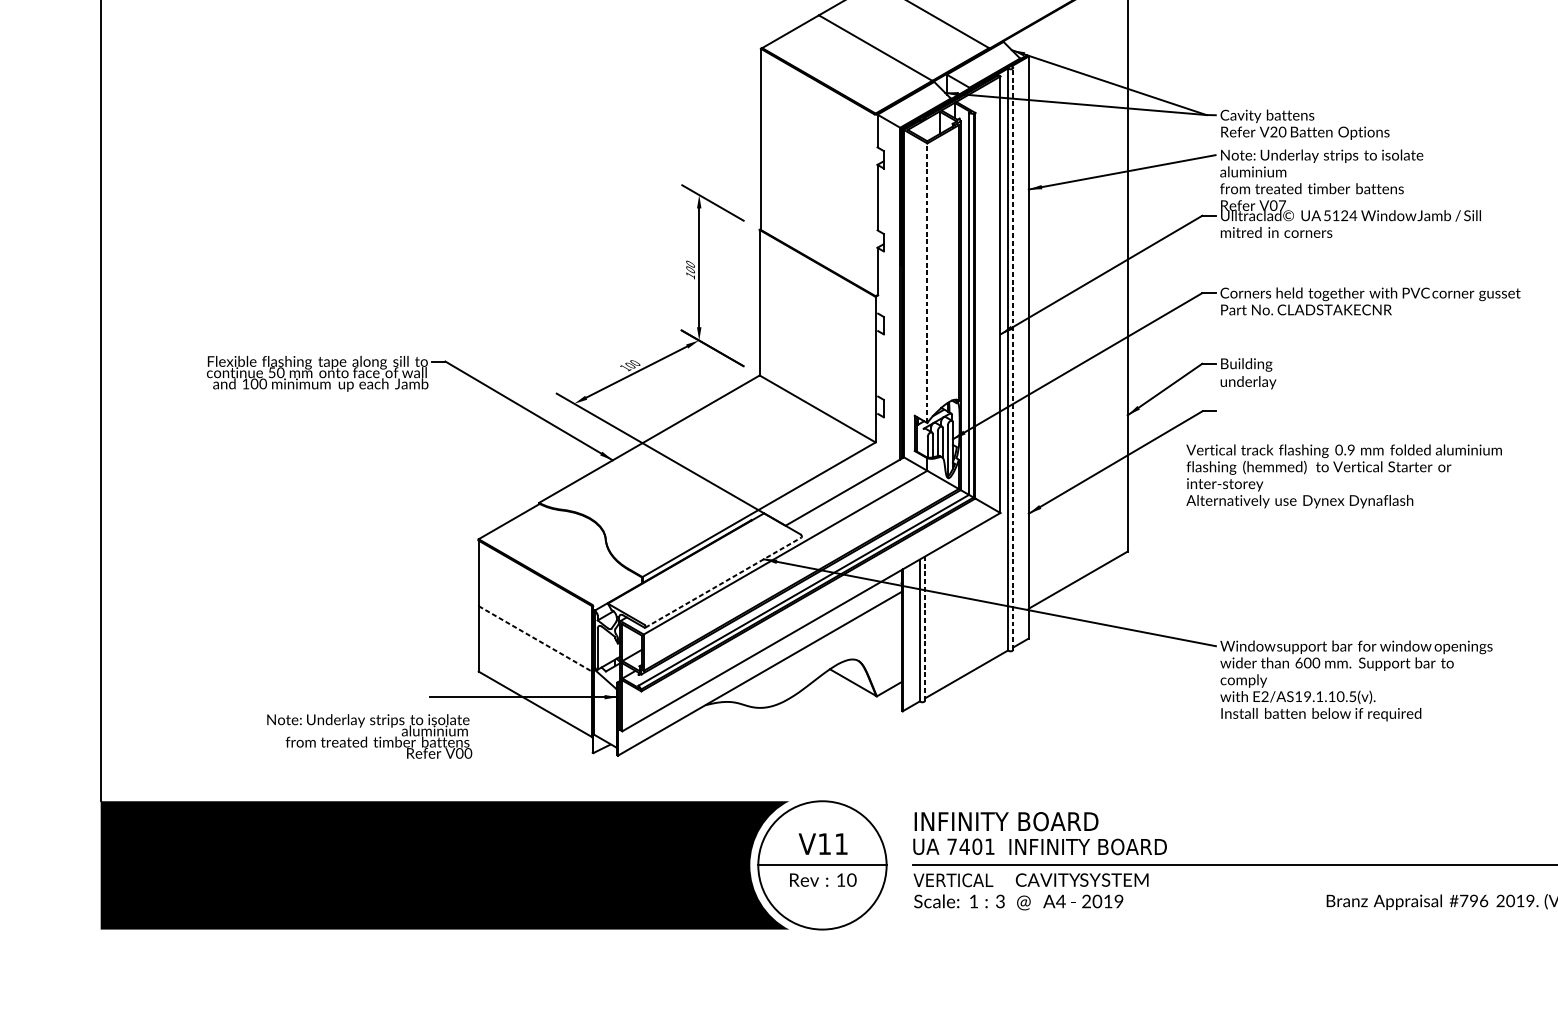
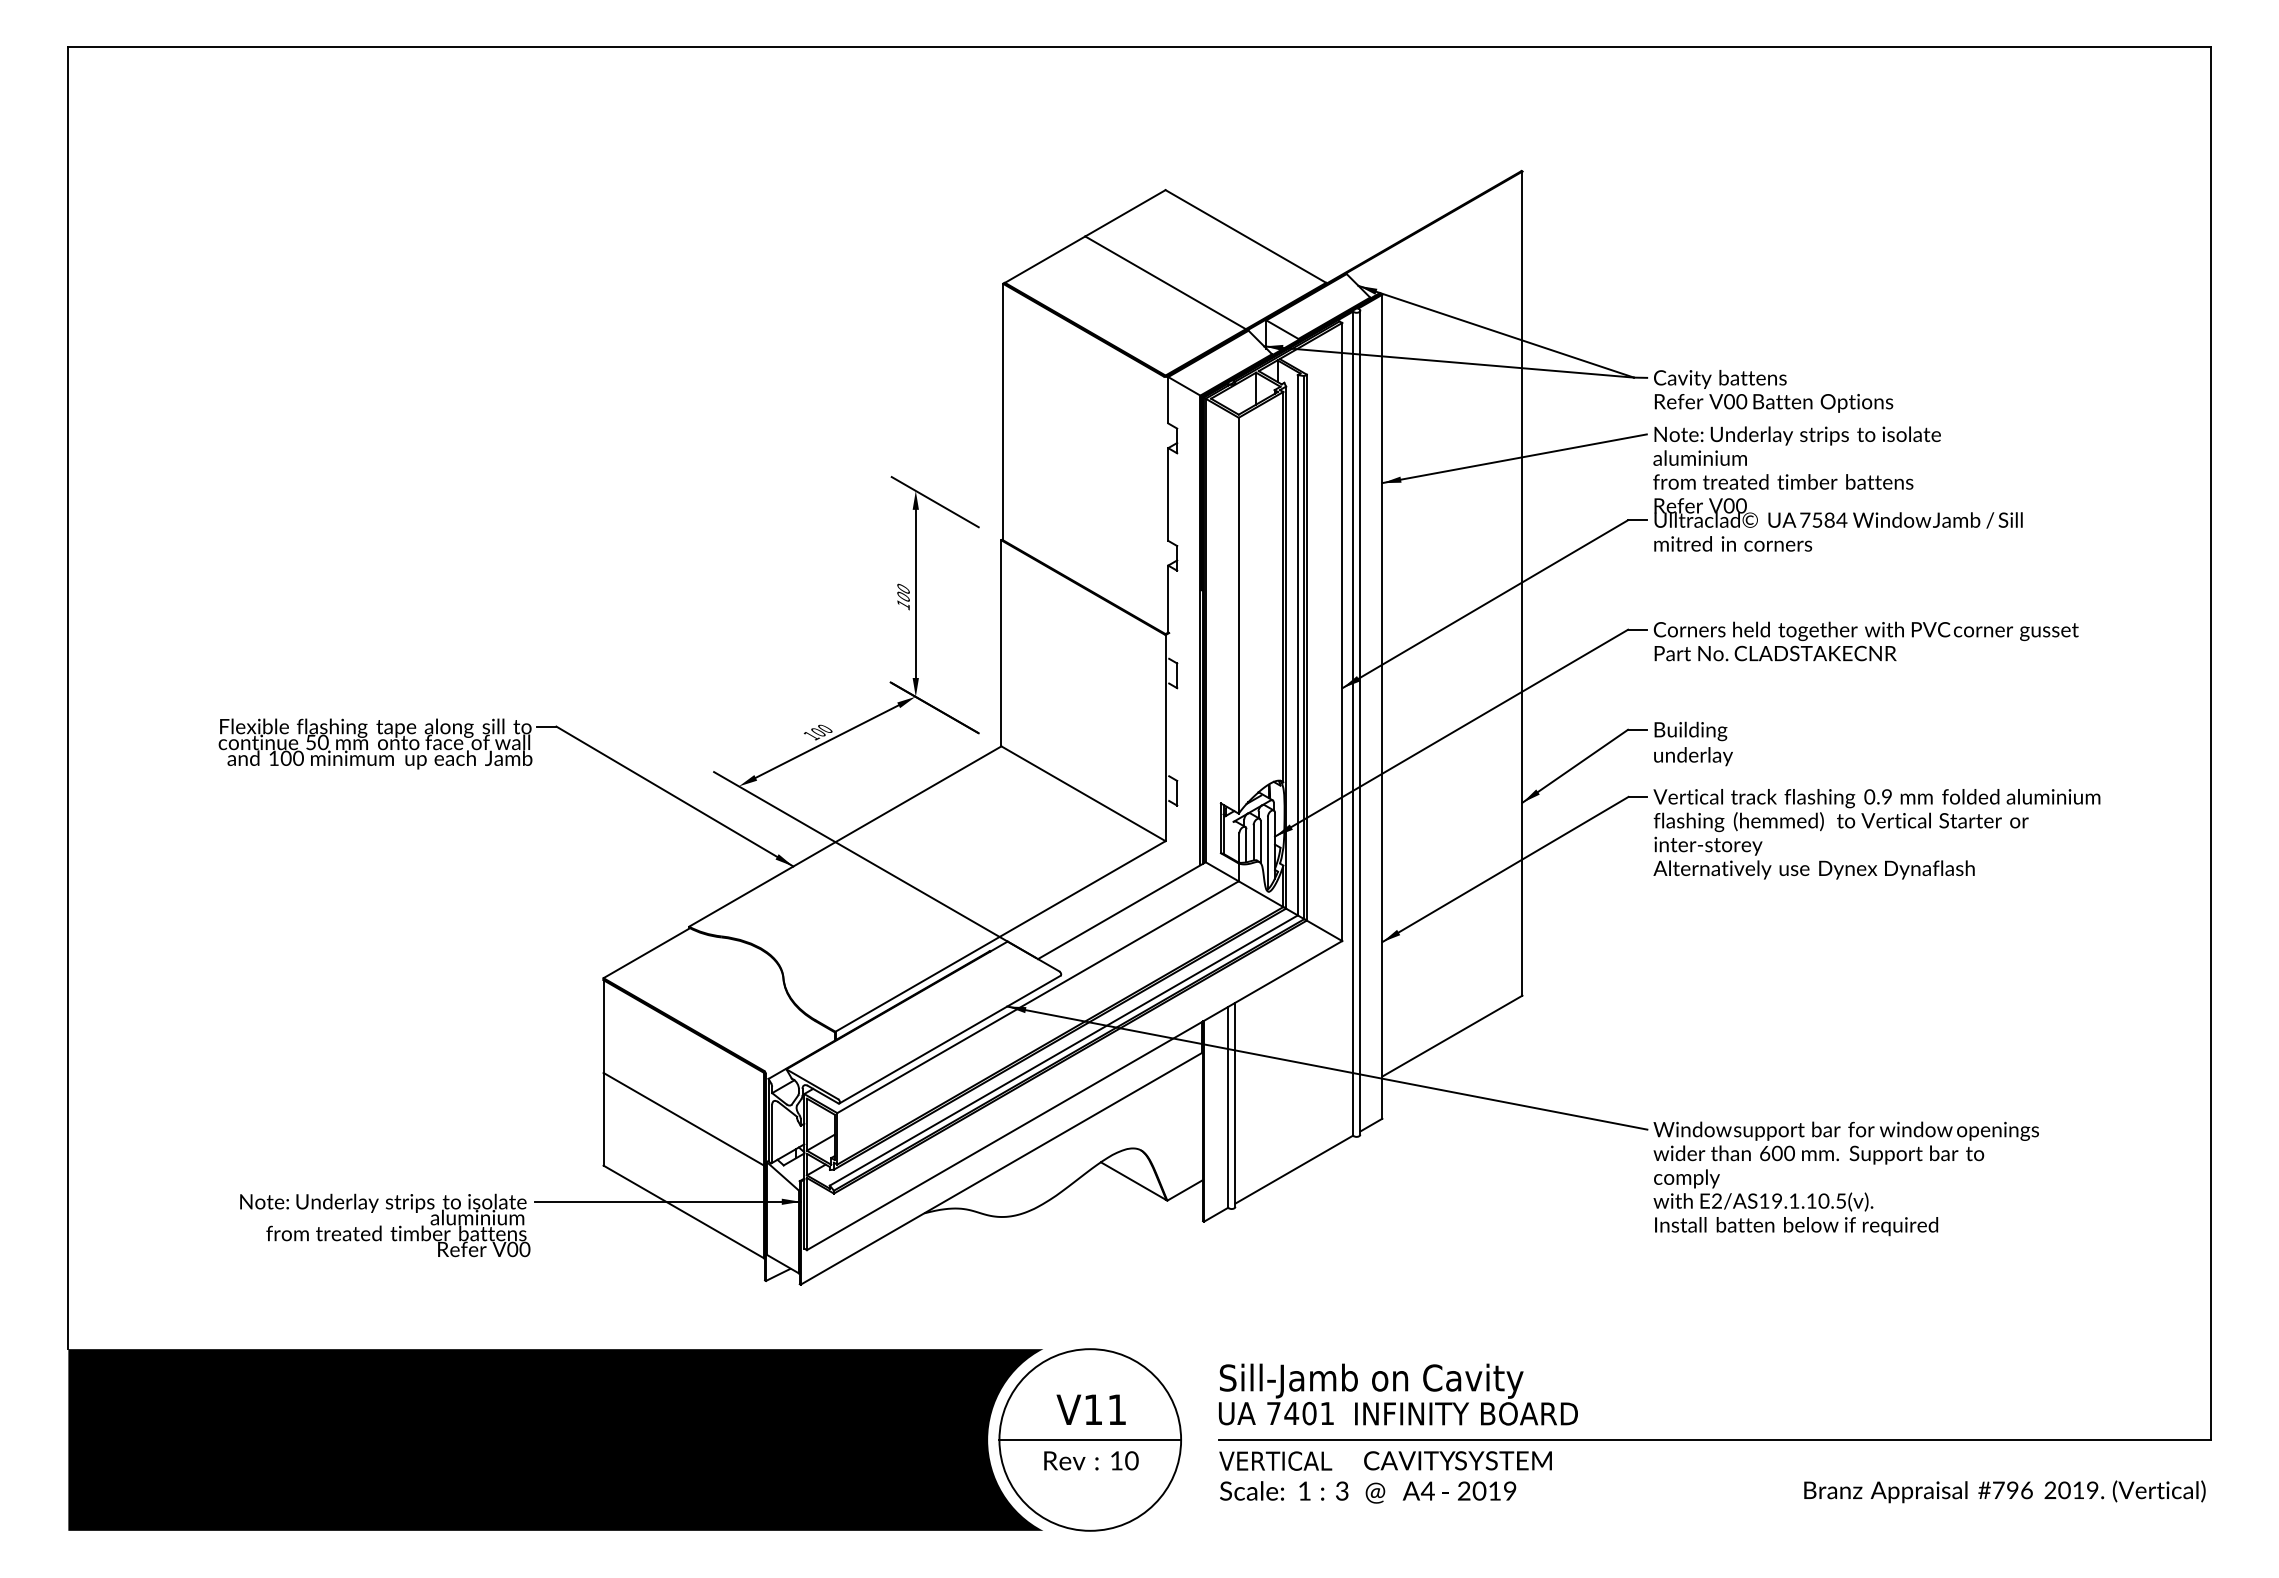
text: (1273, 131) -> (1729, 401), V20 -> V00
text: (1282, 205) -> (1741, 505), V07 -> V00
text: (1336, 215) -> (1817, 519), 5124 -> 7584
line: (927, 283) -> (1238, 615), dashed -> solid
line: (1013, 358) -> (1360, 722), dashed -> solid
text: (1343, 476) -> (1876, 834), moved
line: (723, 582) -> (950, 1039), dashed -> solid
line: (925, 628) -> (1235, 1104), dashed -> solid
line: (535, 639) -> (683, 1119), dashed -> solid
text: (369, 736) -> (385, 1225), moved
text: (1021, 823) -> (1371, 1380), INFINITY BOARD -> Sill-Jamb on Cavity

